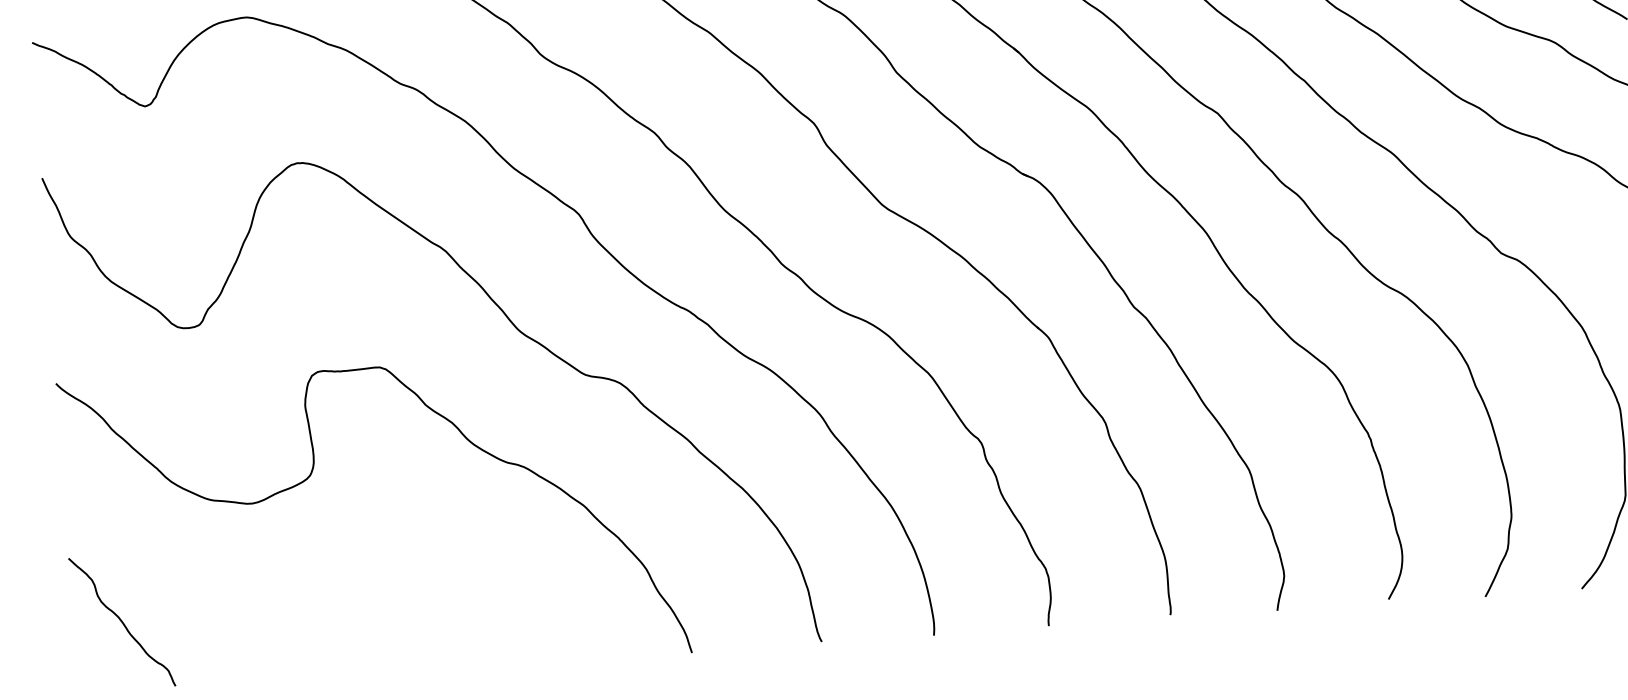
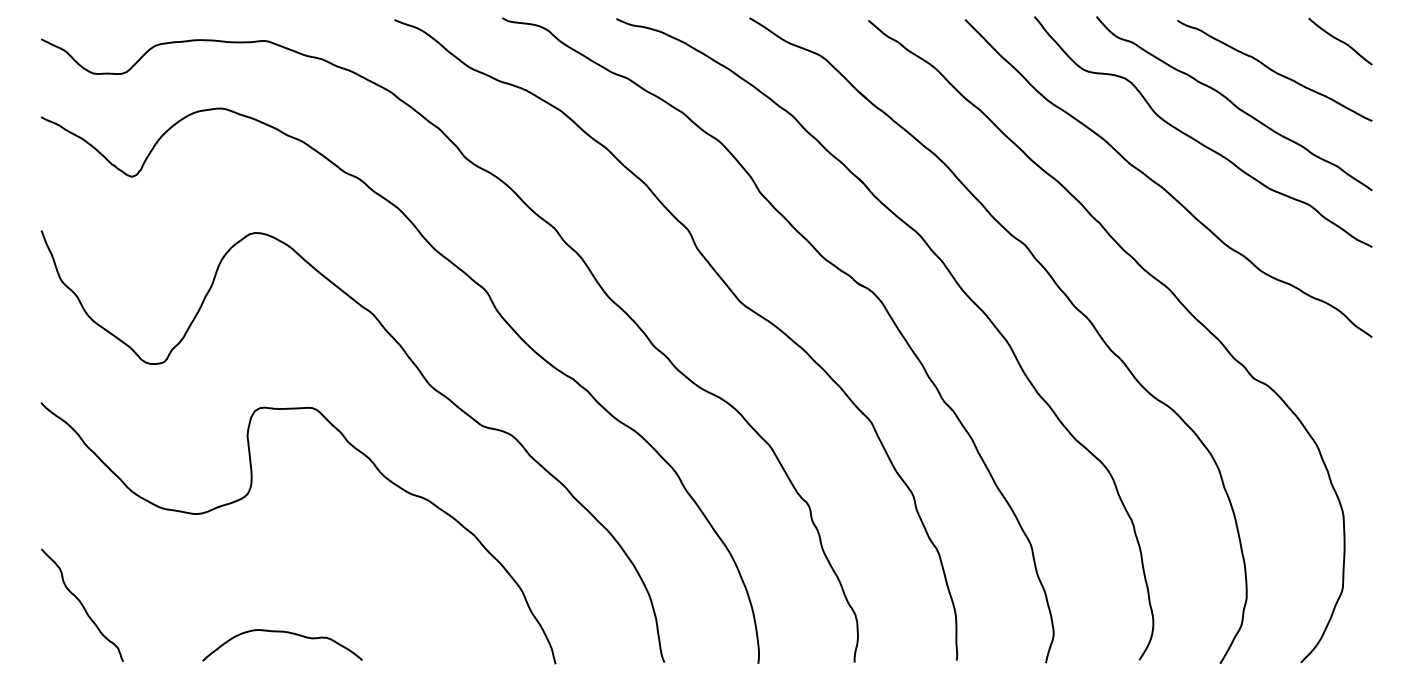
curve: (363, 637) -> (282, 632), added

